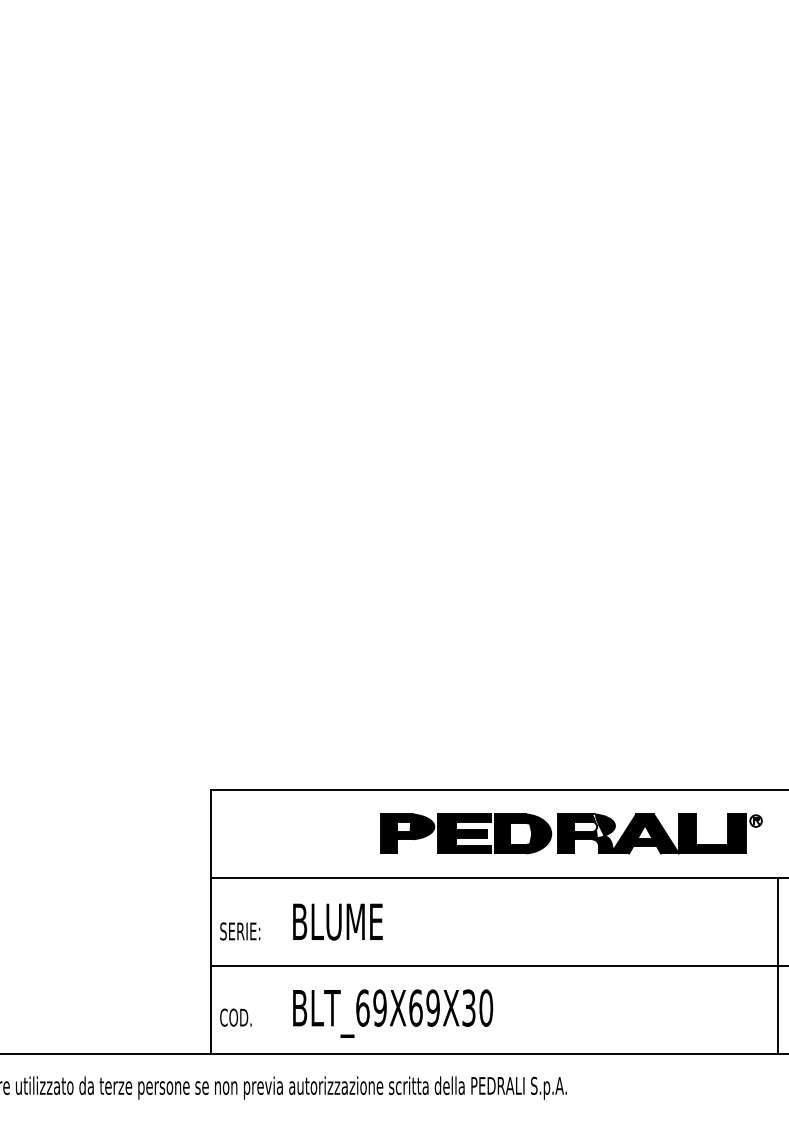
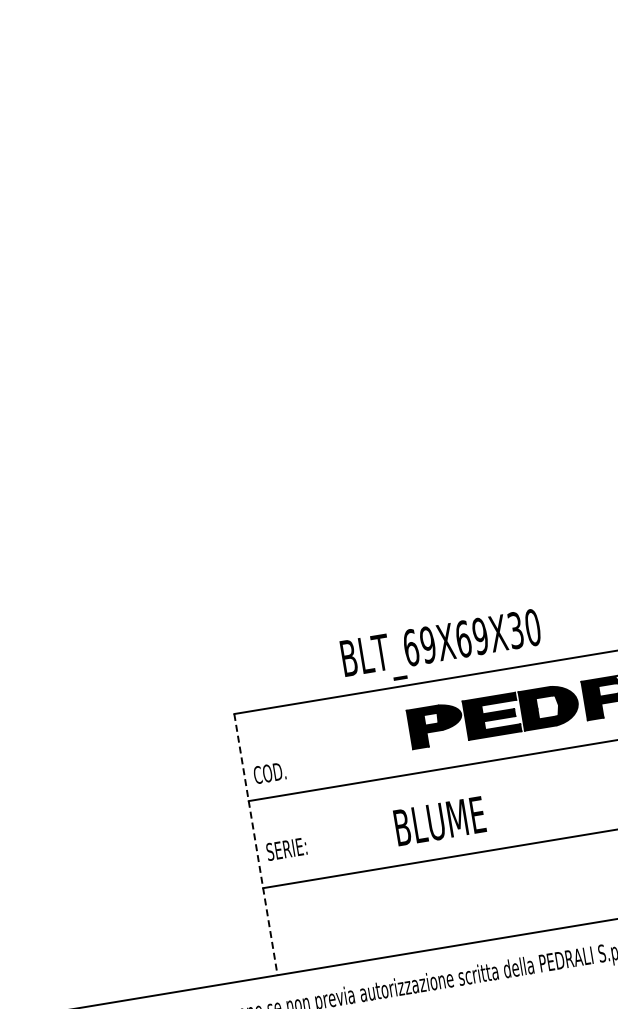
text: (337, 921) -> (439, 820), moved
line: (210, 922) -> (255, 845), solid -> dashed
text: (393, 1013) -> (442, 648), moved
text: (235, 1017) -> (269, 773), moved

